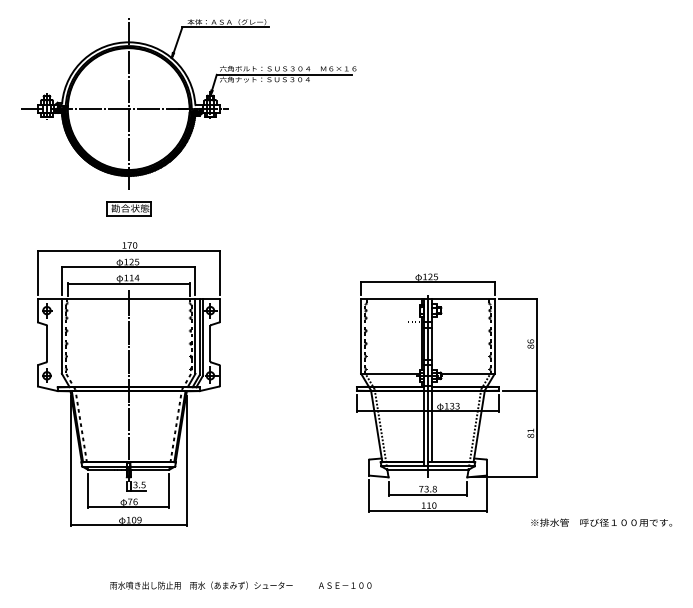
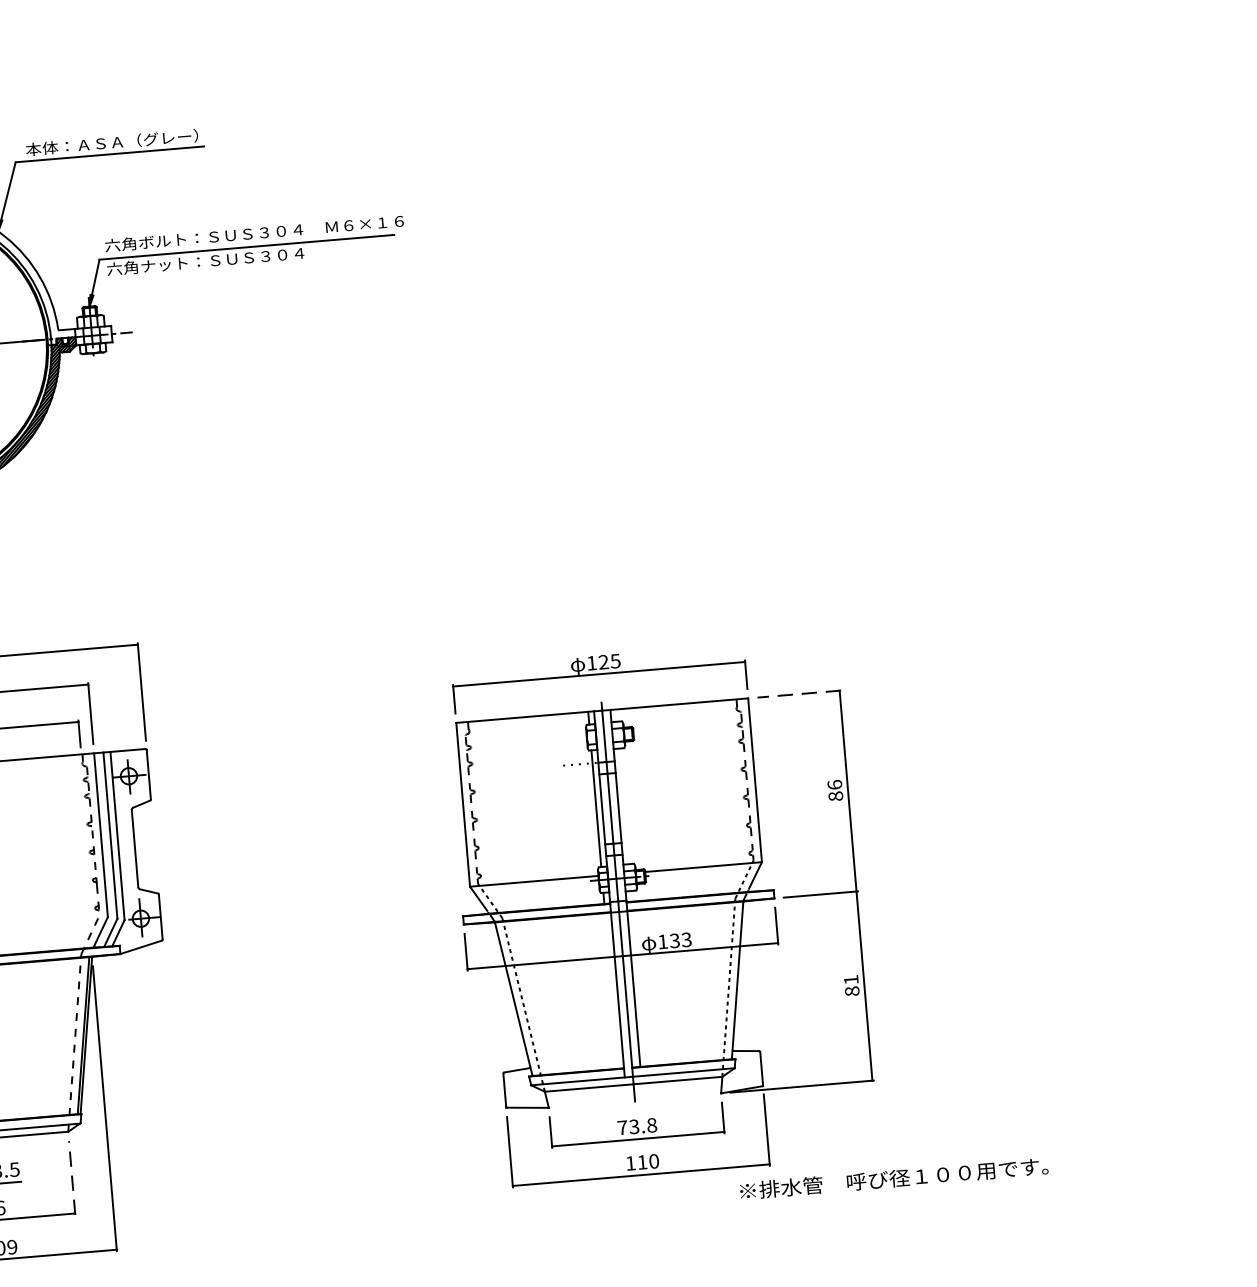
line: (517, 298) -> (797, 693), solid -> dashed
line: (169, 490) -> (72, 1176), solid -> dashed
text: (601, 522) -> (893, 1178), moved

